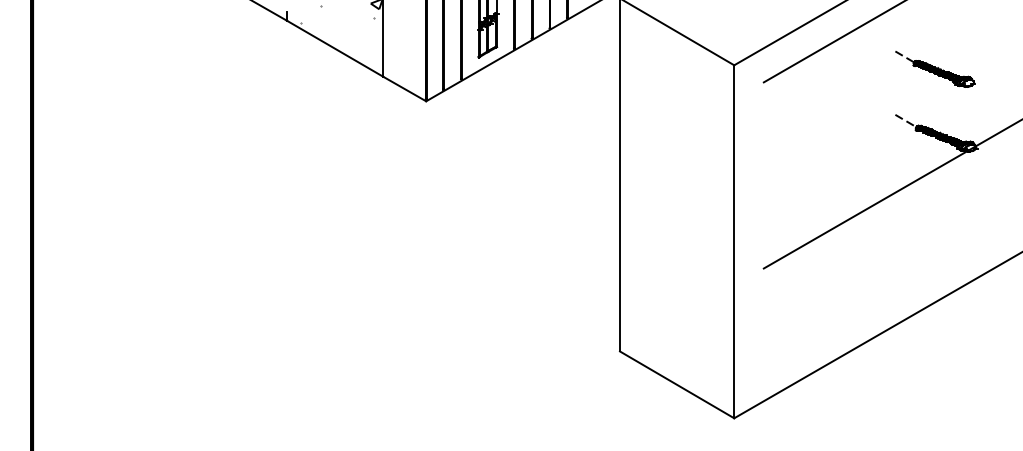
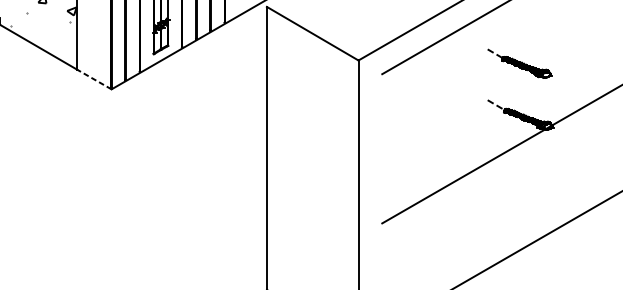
line: (404, 89) -> (94, 79), solid -> dashed

